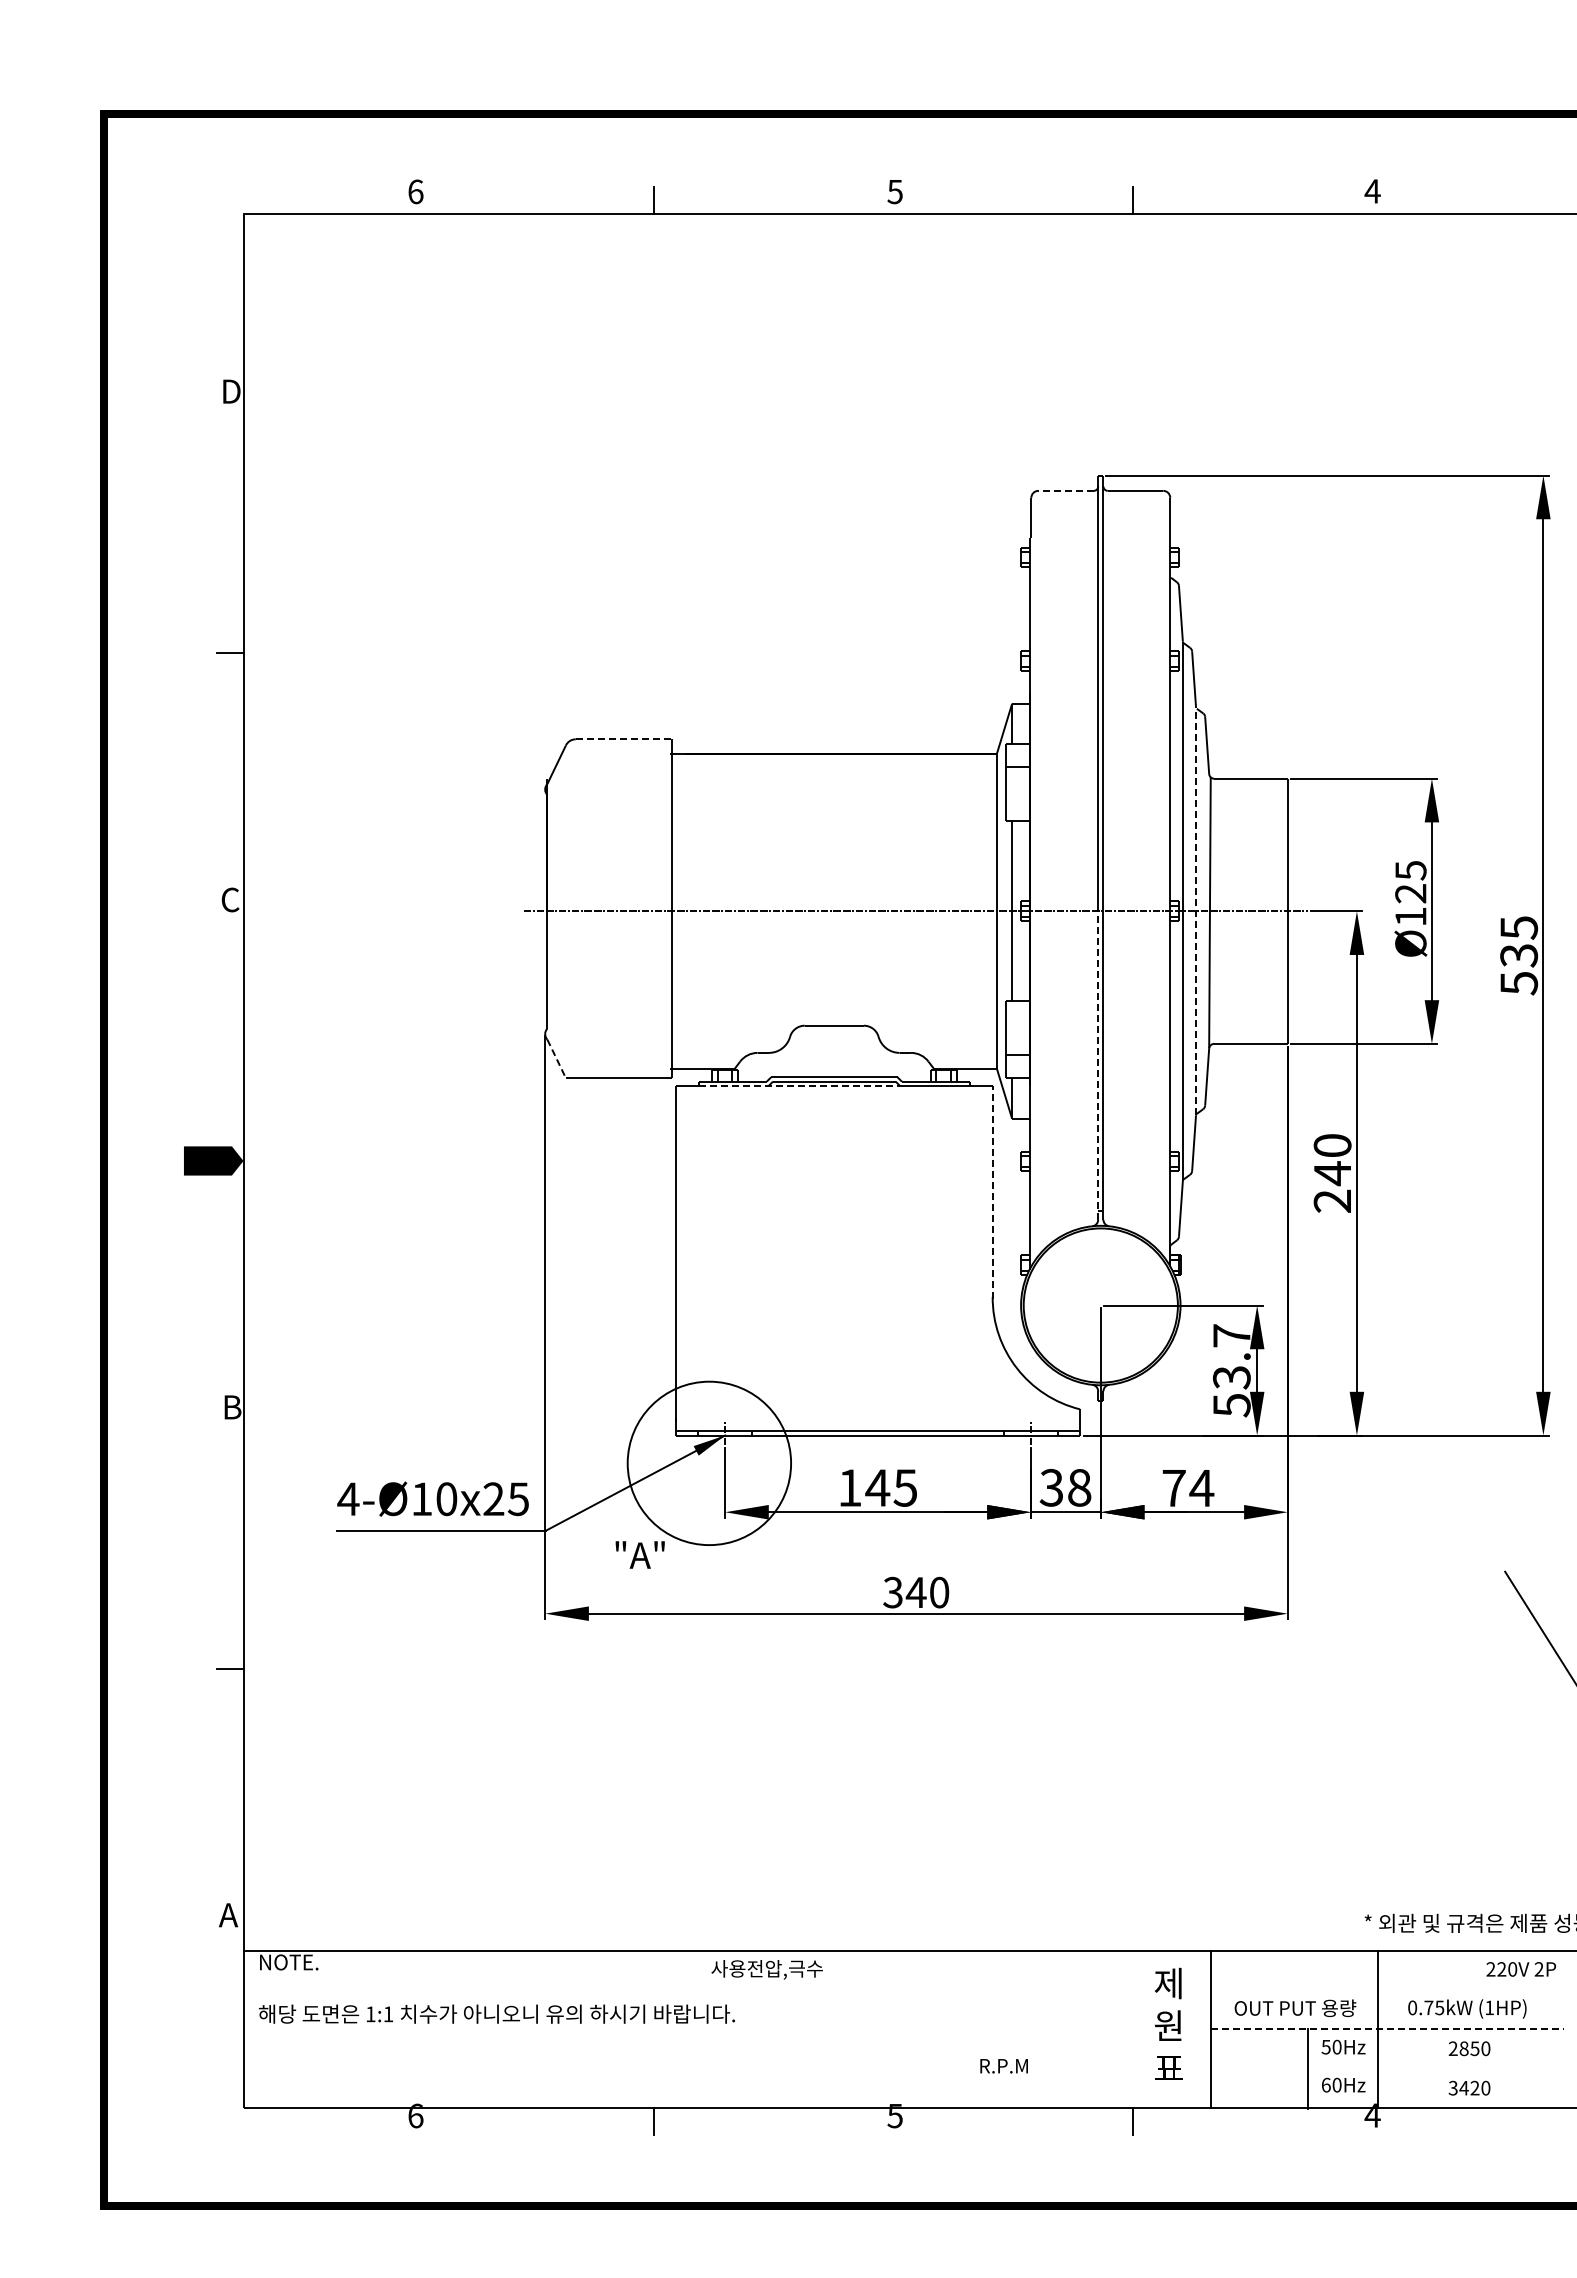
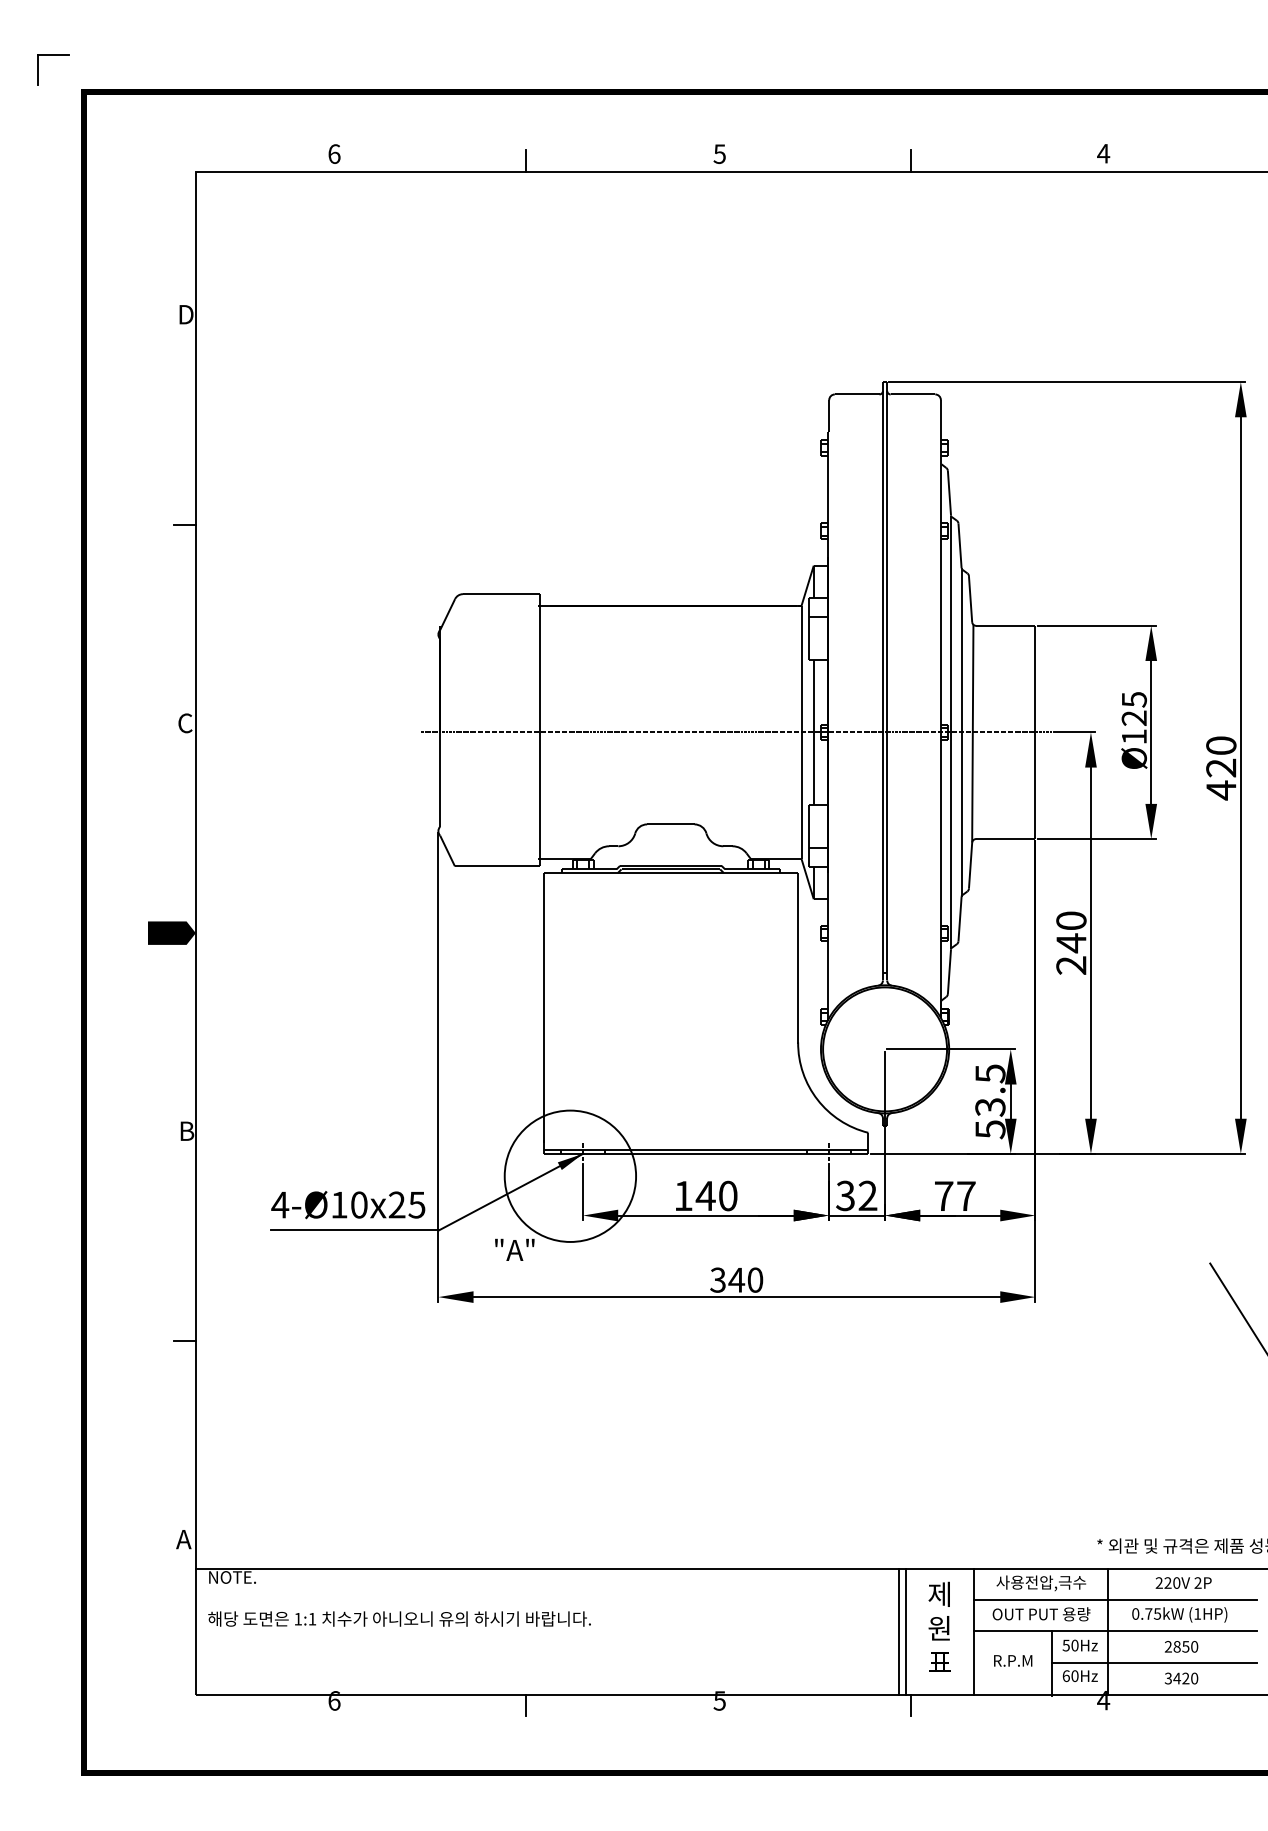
part: (65, 68) -> (52, 54), added
line: (1066, 490) -> (857, 394), dashed -> solid
line: (624, 739) -> (502, 594), dashed -> solid
line: (1196, 910) -> (961, 731), dashed -> solid
text: (1519, 956) -> (1221, 768), 535 -> 420
line: (556, 1059) -> (447, 851), dashed -> solid
line: (1098, 1065) -> (883, 856), dashed -> solid
line: (799, 1086) -> (642, 873), dashed -> solid
line: (992, 1191) -> (797, 957), dashed -> solid
text: (1231, 1335) -> (990, 1073), 53.7 -> 53.5
text: (905, 1487) -> (728, 1195), 145 -> 140
text: (1079, 1487) -> (867, 1195), 38 -> 32
text: (1201, 1488) -> (966, 1196), 74 -> 77
text: (766, 1969) -> (1040, 1583), moved
text: (1521, 1969) -> (1183, 1583), moved
line: (1386, 1989) -> (1114, 1599), added
line: (1118, 2029) -> (899, 1631), added
line: (1127, 2029) -> (906, 1631), added
line: (1387, 2029) -> (1115, 1631), dashed -> solid
text: (1003, 2066) -> (1012, 1661), moved
line: (1435, 2068) -> (1154, 1662), added

